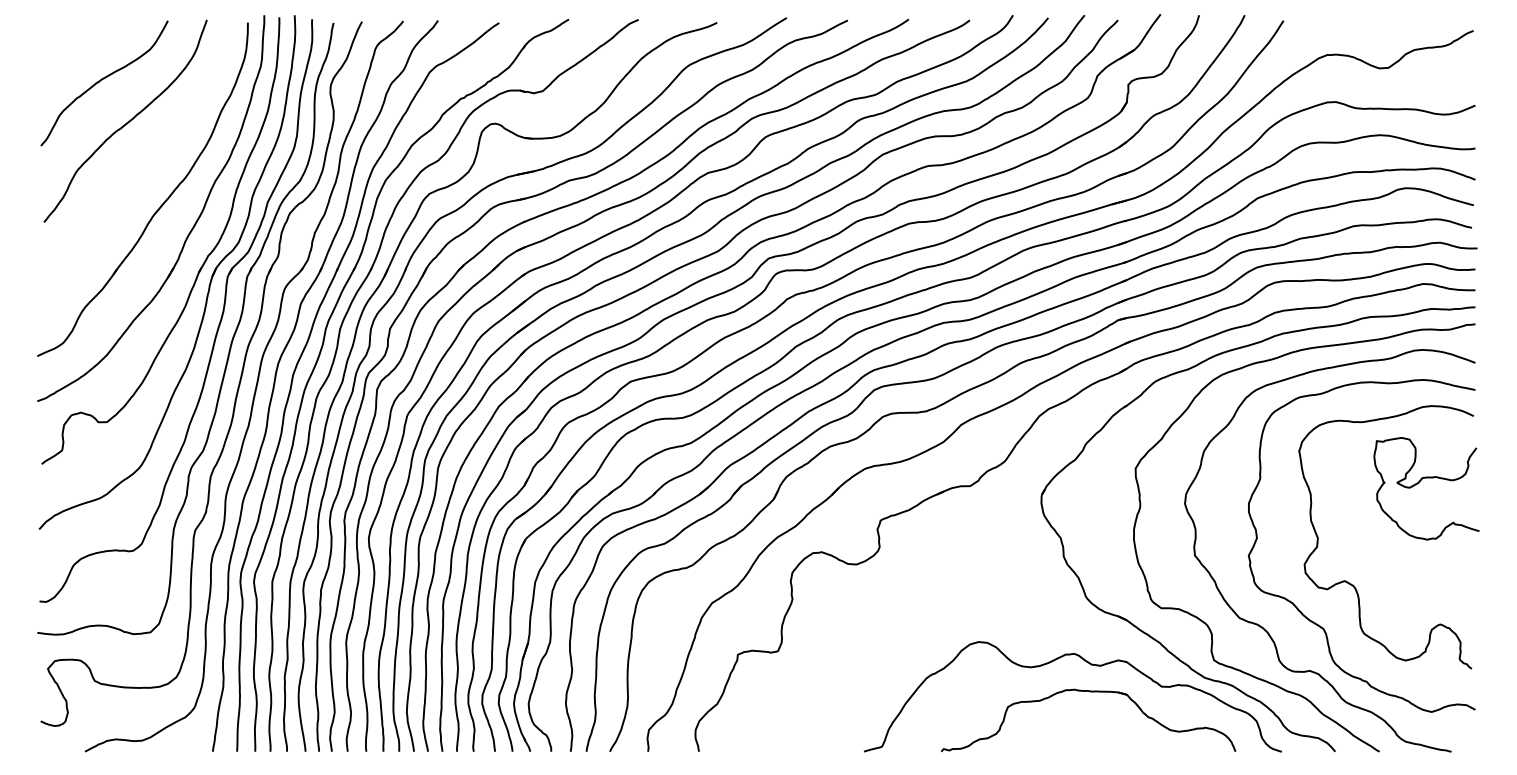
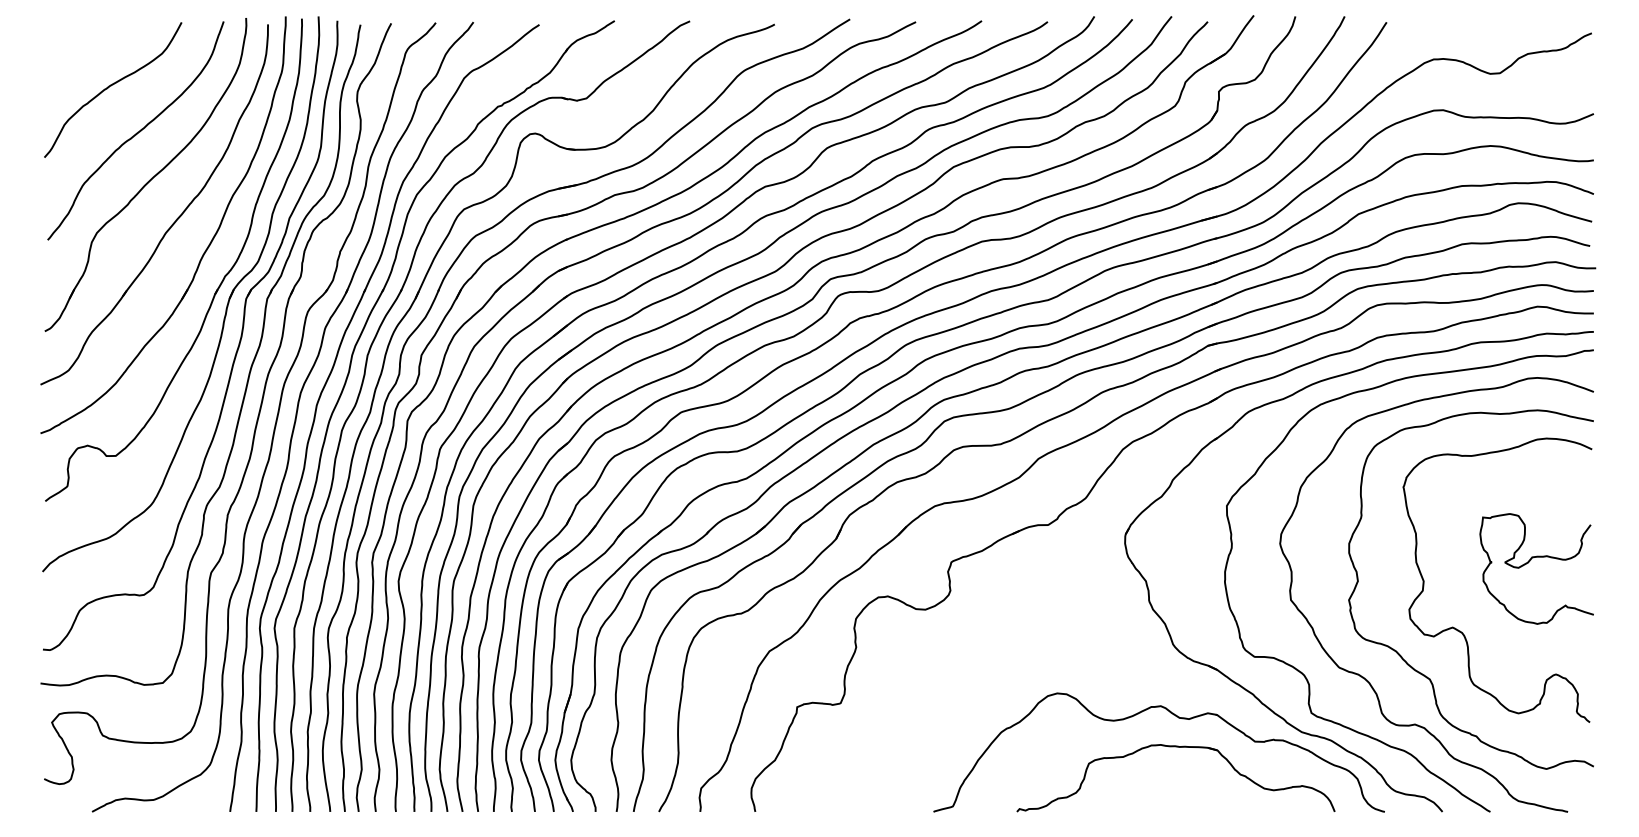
part: (139, 165) -> (150, 178), added
curve: (1420, 482) -> (1530, 562), moved

